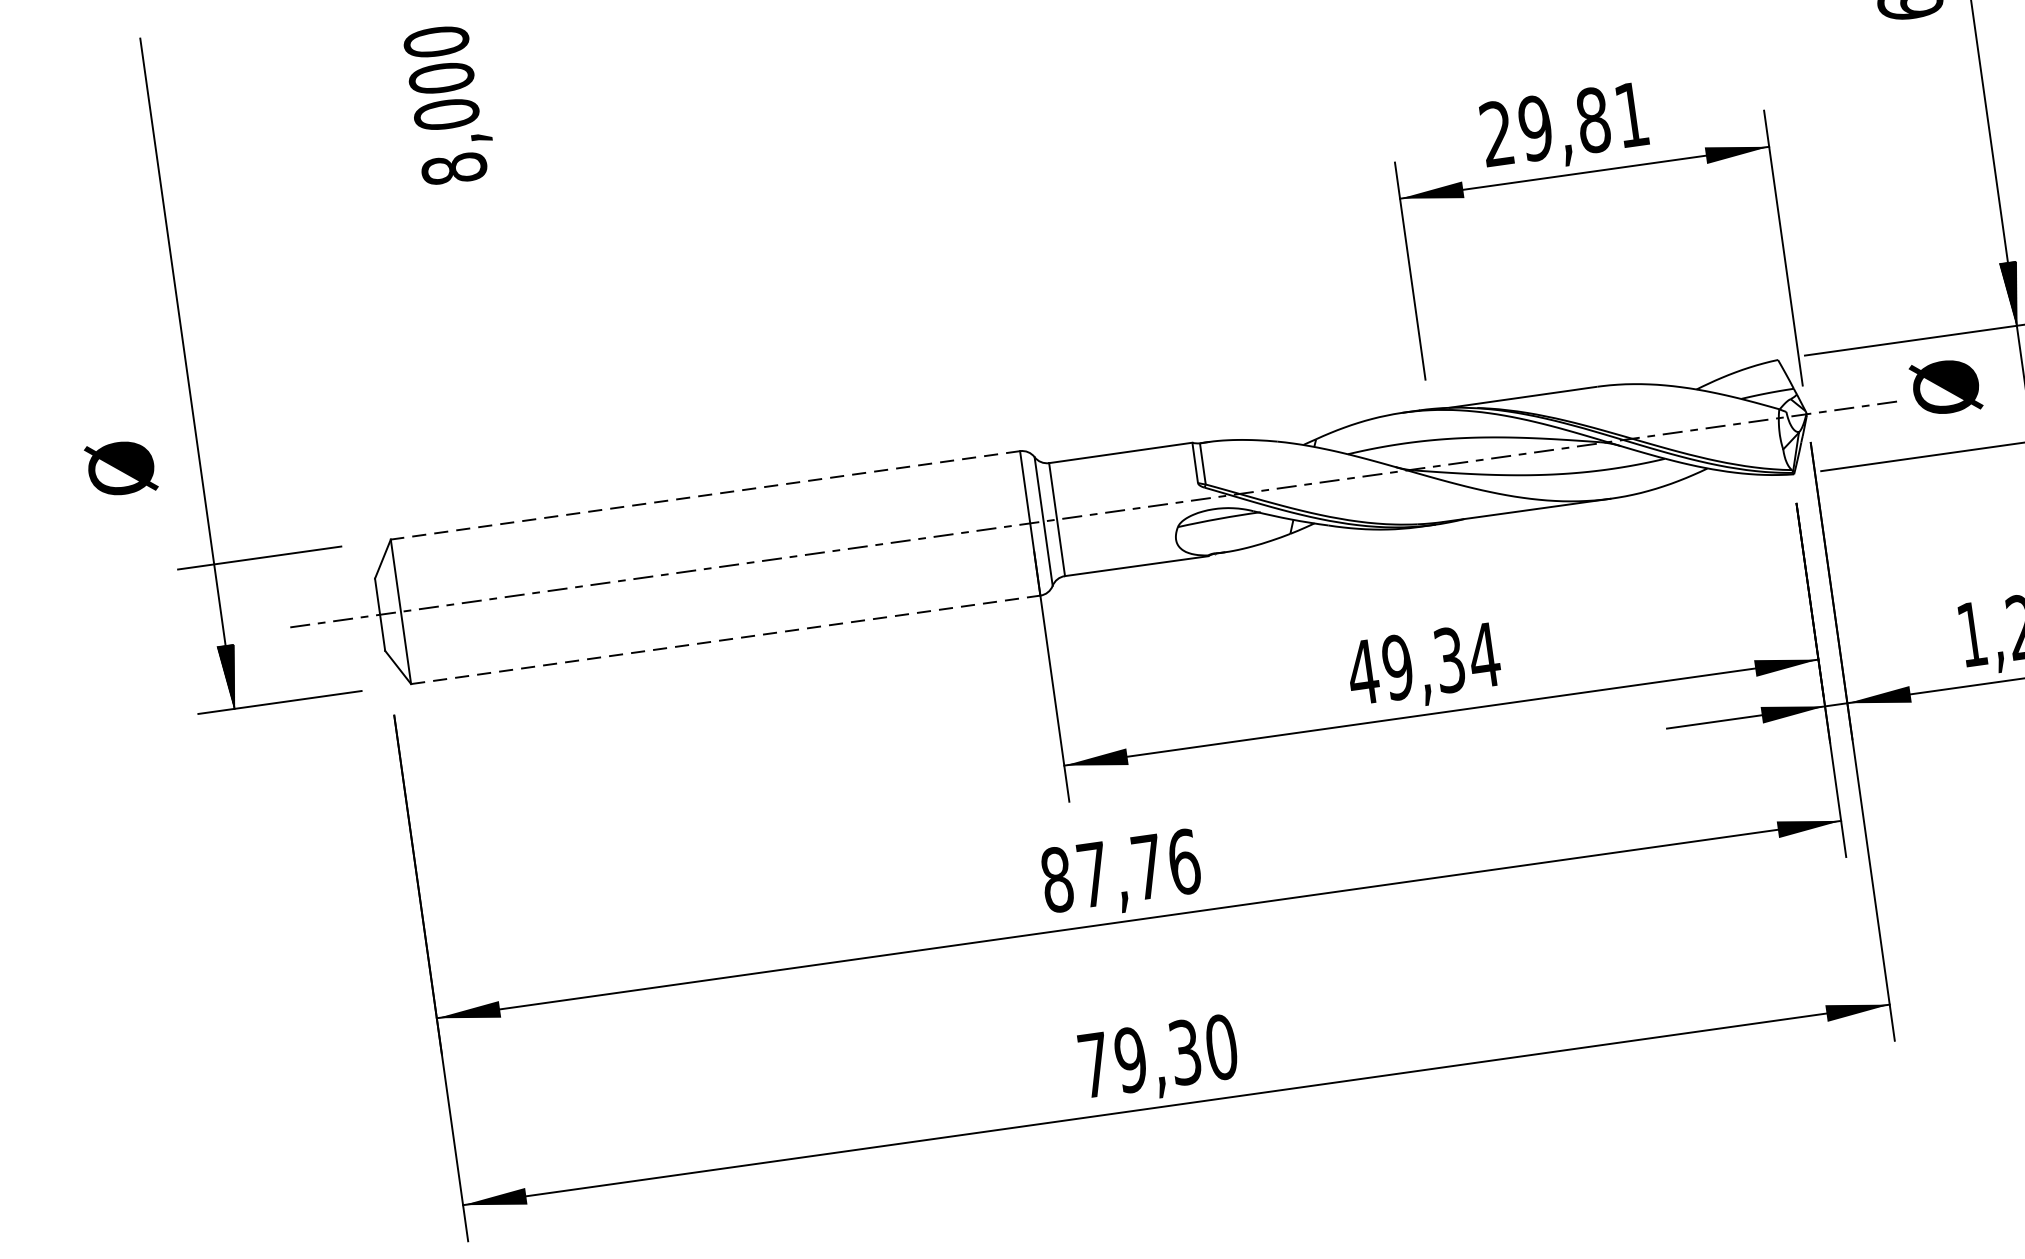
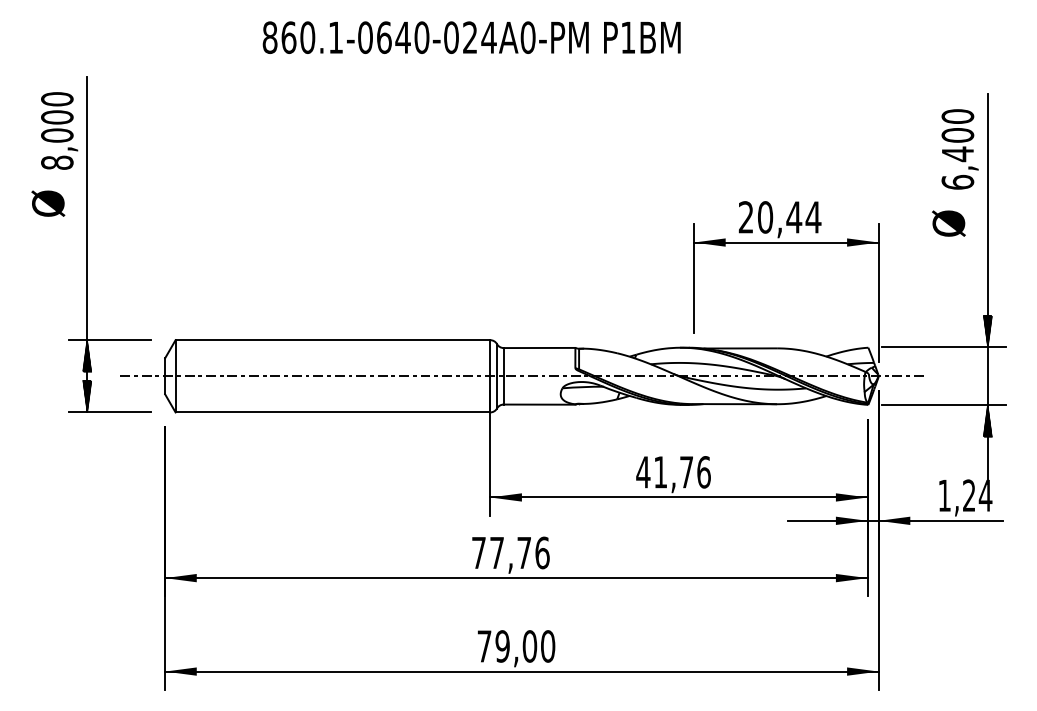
text: (449, 103) -> (59, 130), moved
text: (1583, 121) -> (789, 217), 29,81 -> 20,44
text: (1945, 387) -> (948, 223), moved
text: (121, 467) -> (48, 203), moved
line: (704, 496) -> (332, 340), dashed -> solid
hatch: (218, 594) -> (87, 355), added
line: (726, 639) -> (333, 412), dashed -> solid
text: (1441, 661) -> (682, 472), 49,34 -> 41,76
text: (1058, 878) -> (479, 552), 87,76 -> 77,76
text: (1184, 1052) -> (529, 646), 79,30 -> 79,00

